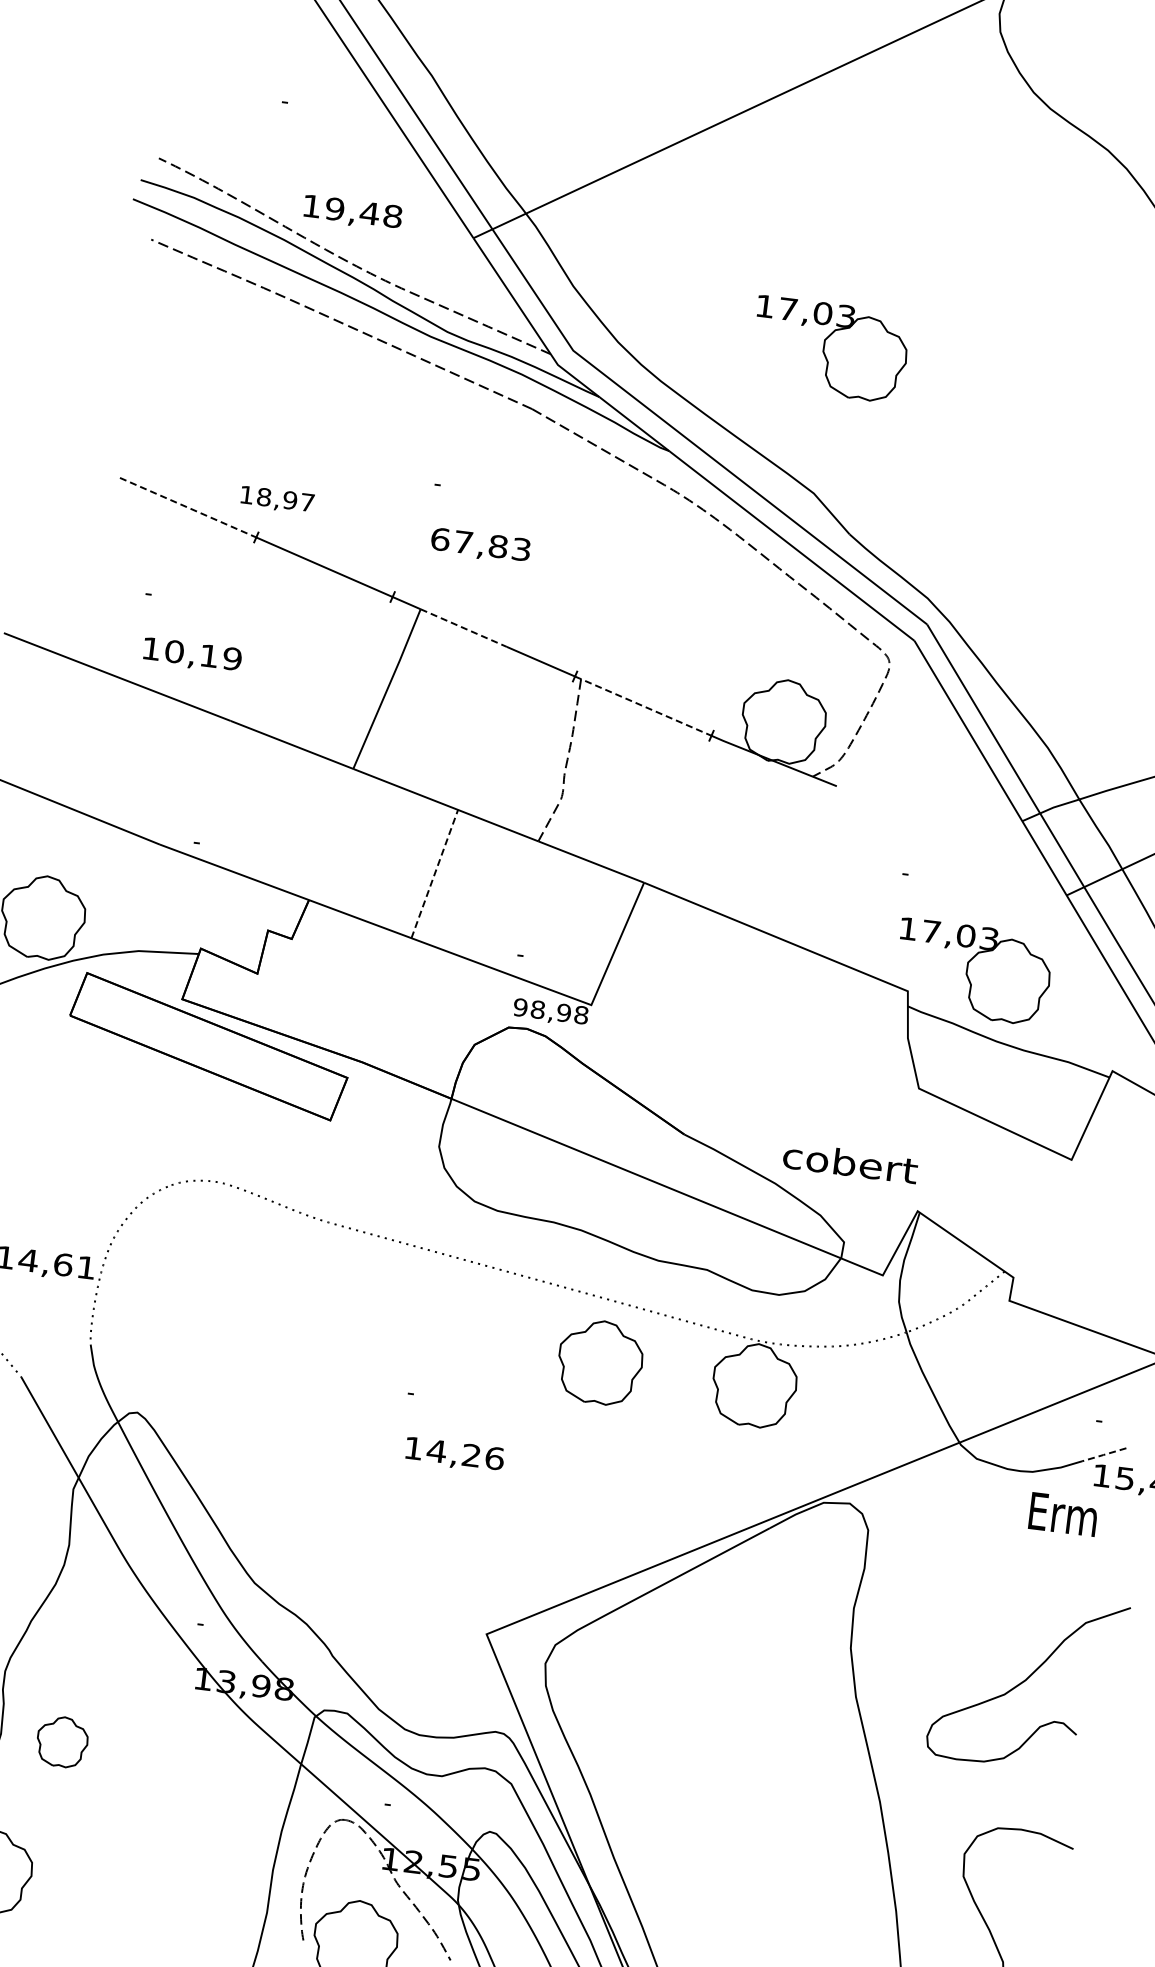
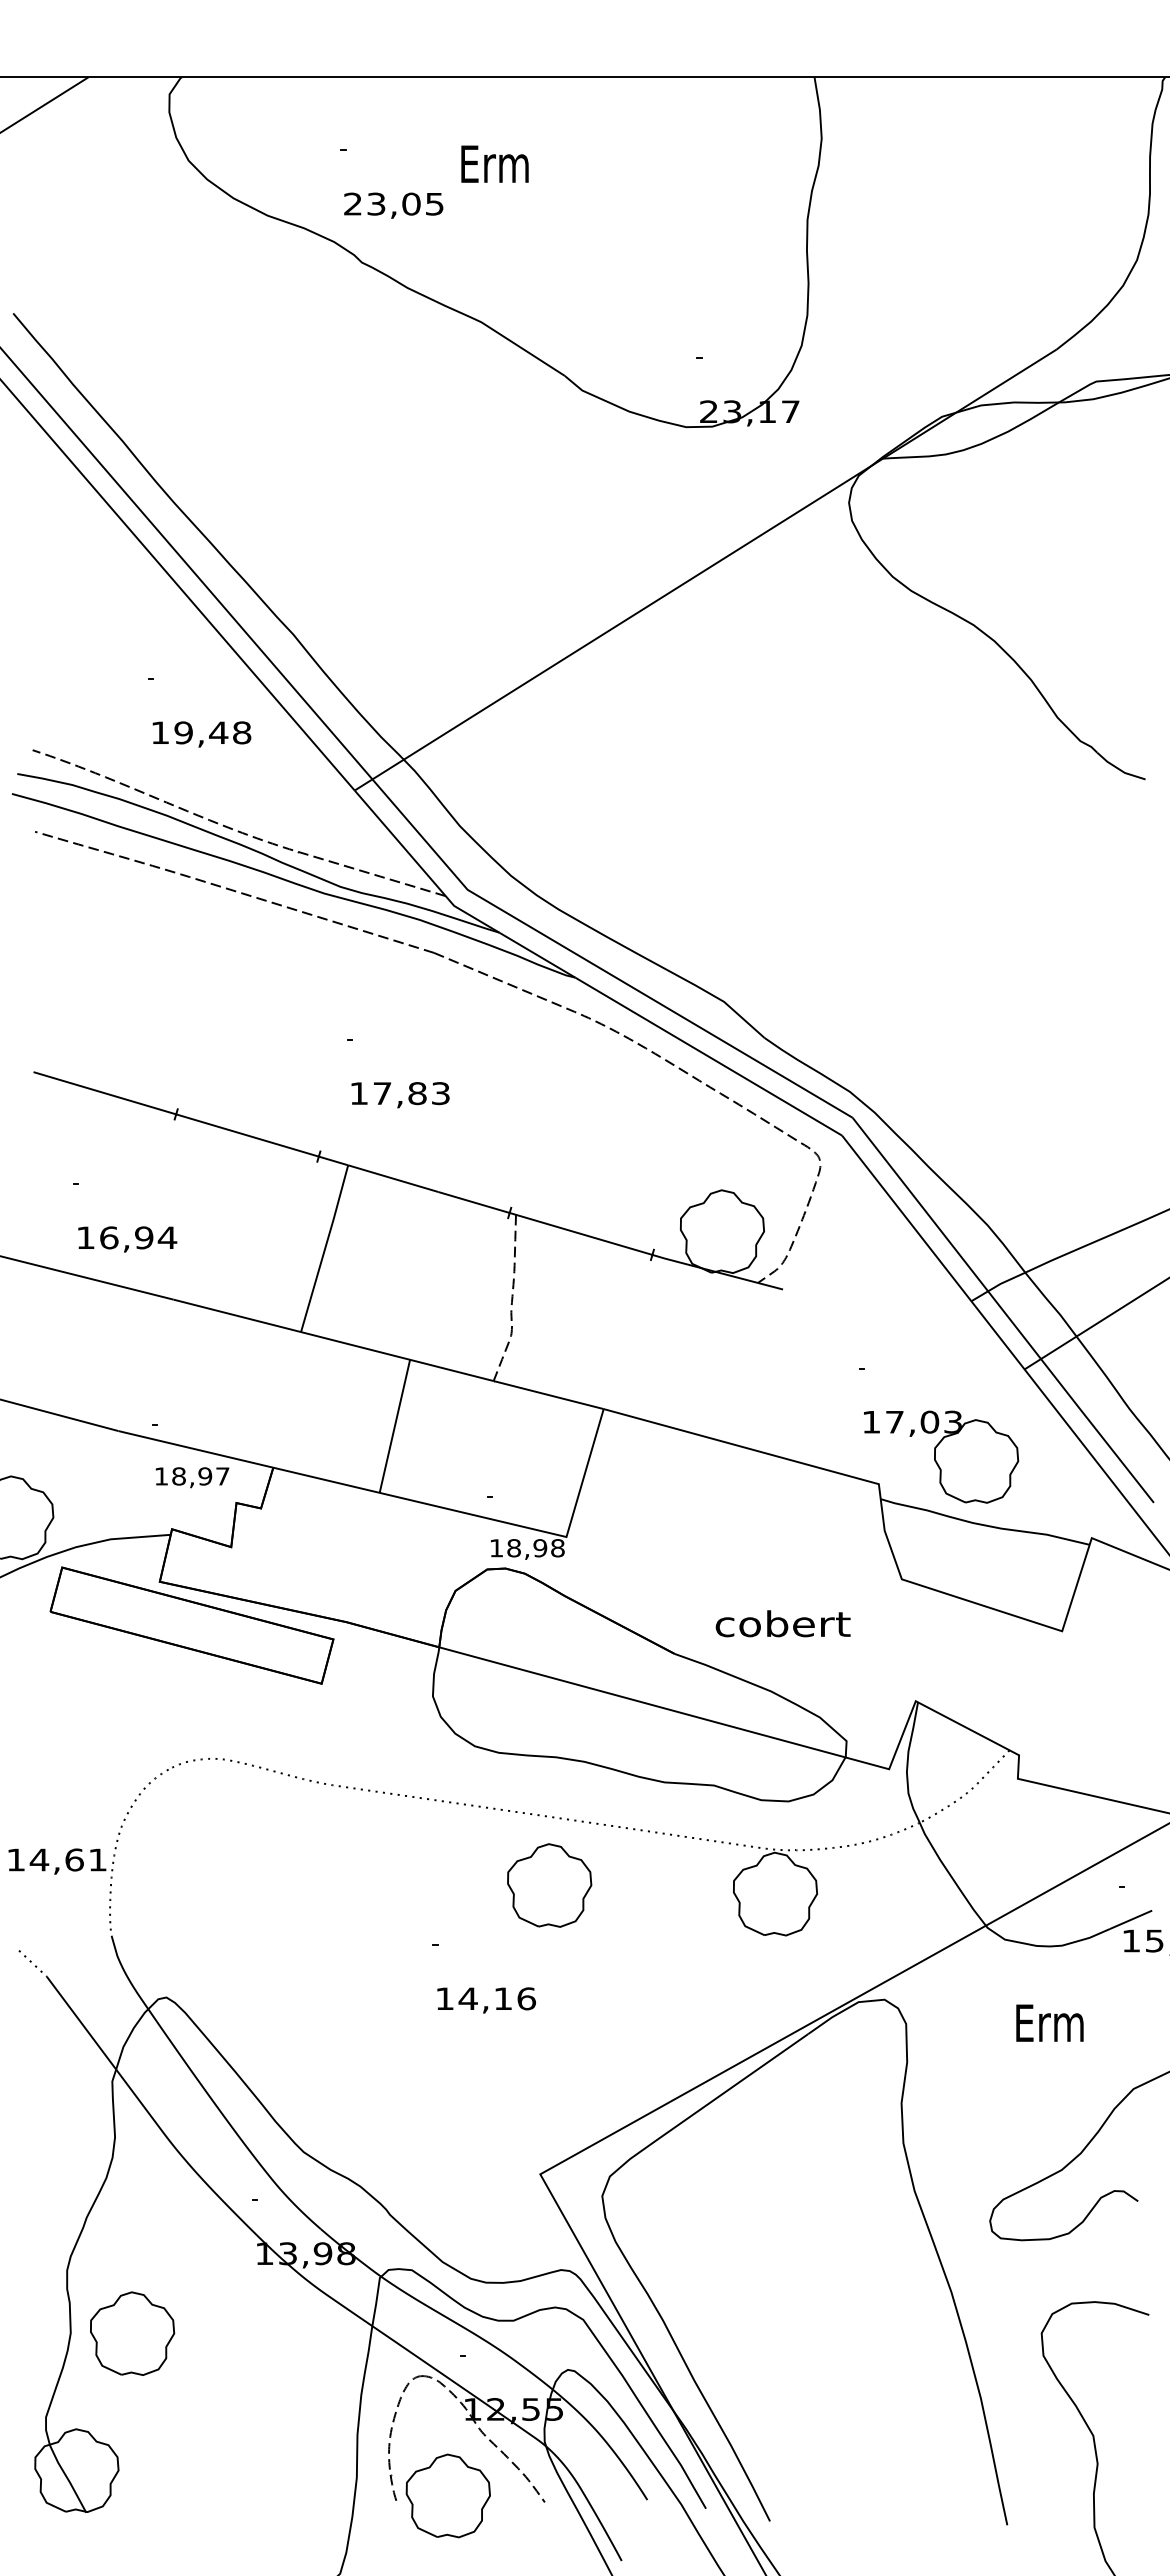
text: (352, 212) -> (201, 734), moved
part: (830, 349) -> (722, 856), removed
text: (277, 499) -> (192, 1477), moved
line: (188, 508) -> (105, 1093), dashed -> solid
text: (440, 539) -> (359, 1093), 67,83 -> 17,83
line: (464, 627) -> (393, 1178), dashed -> solid
text: (203, 654) -> (138, 1237), 10,19 -> 16,94
line: (643, 706) -> (581, 1234), dashed -> solid
line: (435, 873) -> (395, 1425), dashed -> solid
text: (520, 1007) -> (496, 1548), 98,98 -> 18,98
text: (849, 1162) -> (782, 1623), moved
part: (600, 1362) -> (549, 1885), moved
text: (470, 1455) -> (502, 1998), 14,26 -> 14,16
line: (1103, 1455) -> (1130, 1920), dashed -> solid
text: (1063, 1513) -> (1049, 2022), moved
part: (62, 1741) -> (132, 2333), size x1.67

